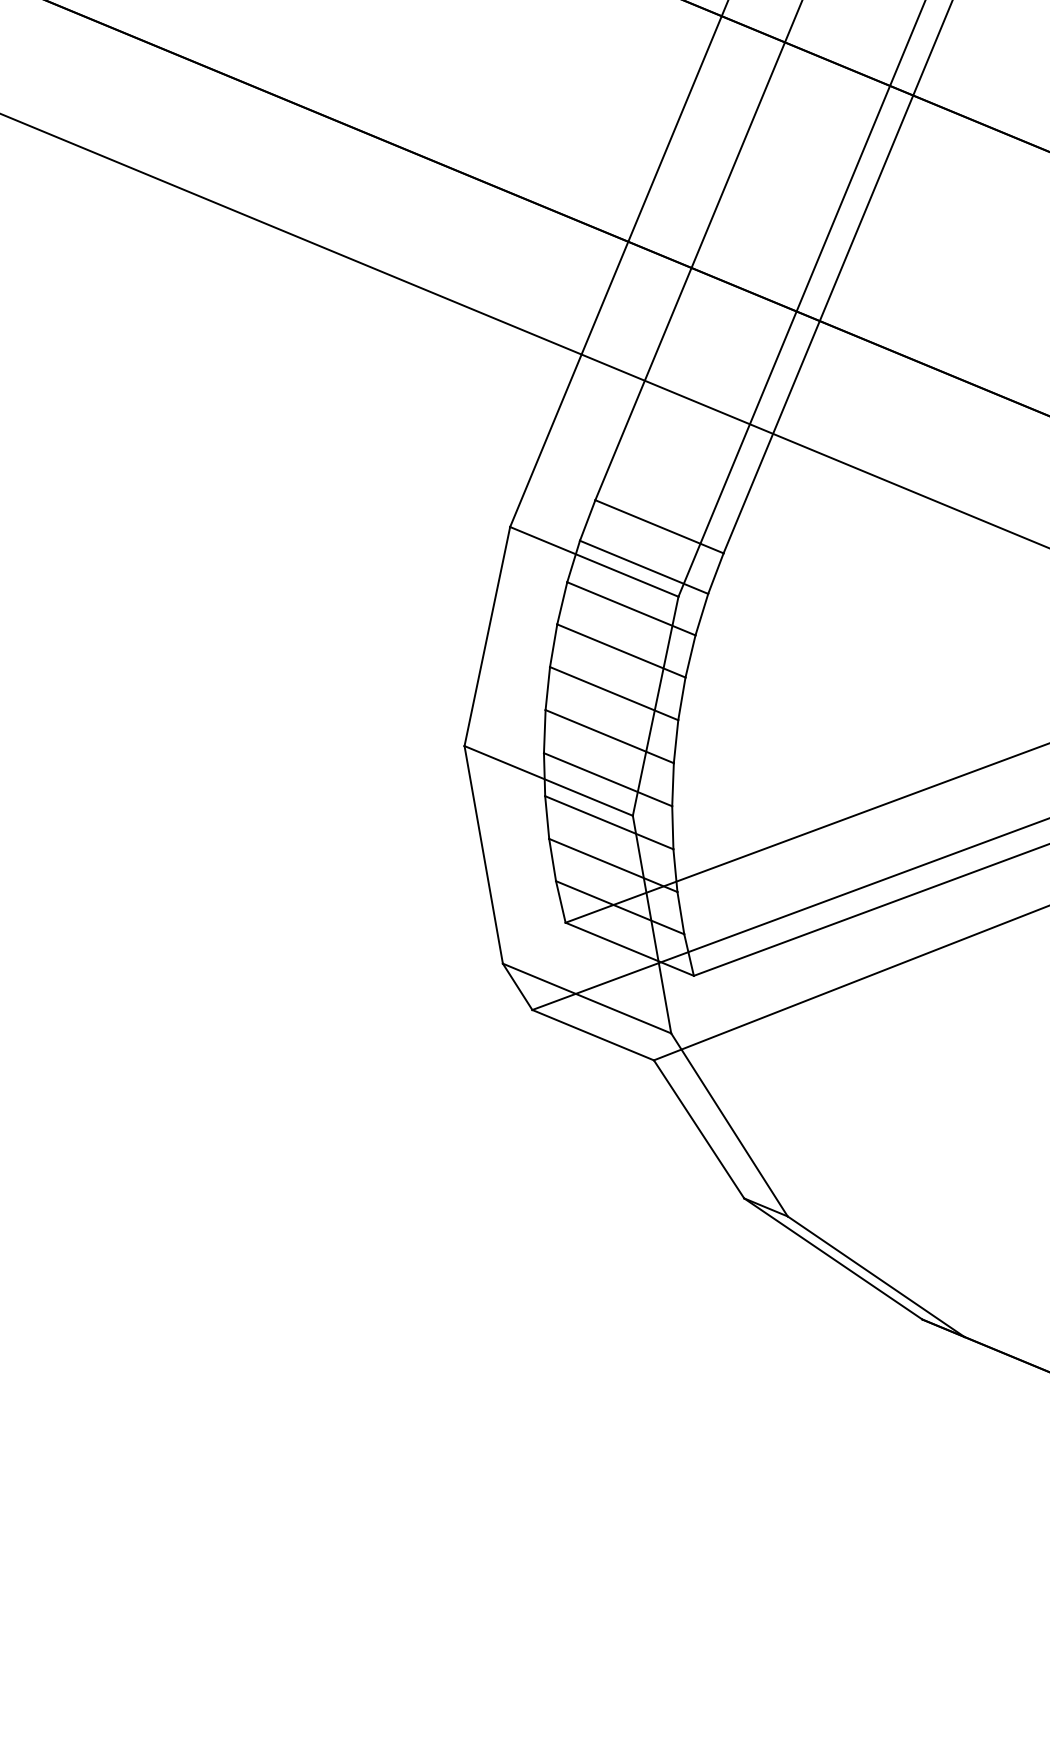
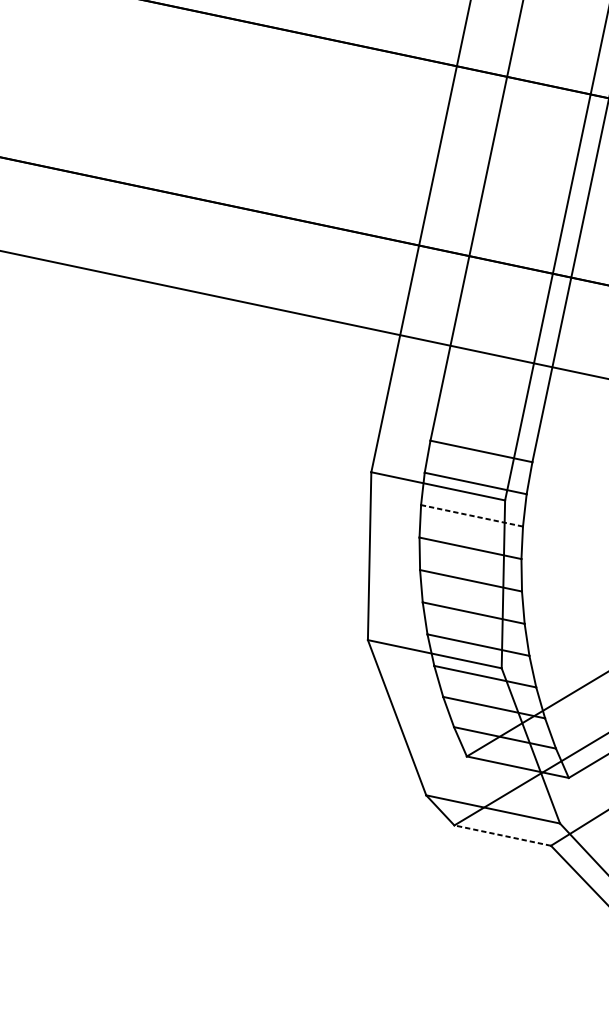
line: (630, 608) -> (471, 515), solid -> dashed
line: (593, 1035) -> (502, 835), solid -> dashed

